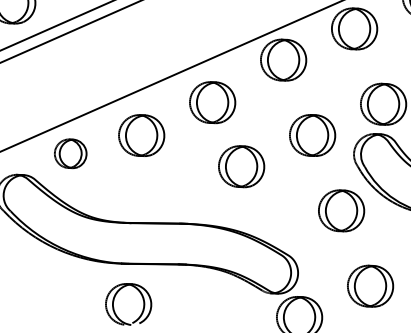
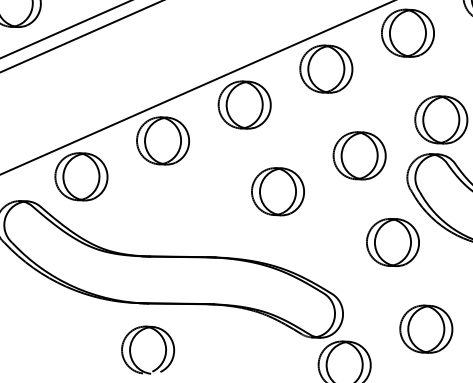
part: (212, 102) -> (244, 104), moved
part: (141, 135) -> (162, 140), moved
part: (70, 153) -> (81, 176), size x1.43

